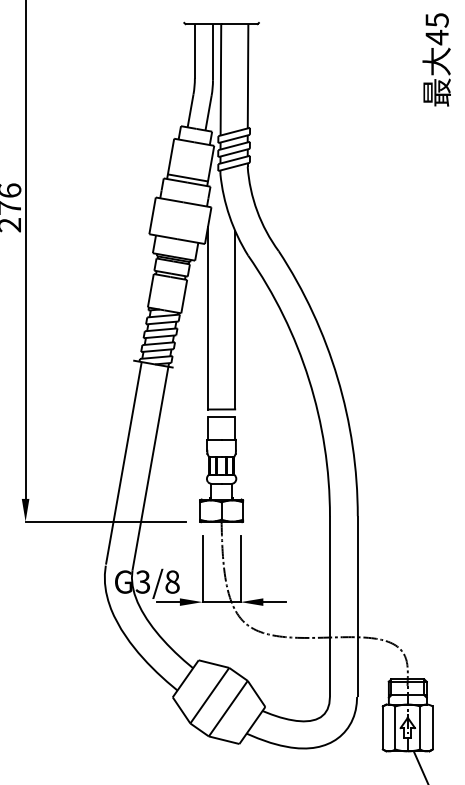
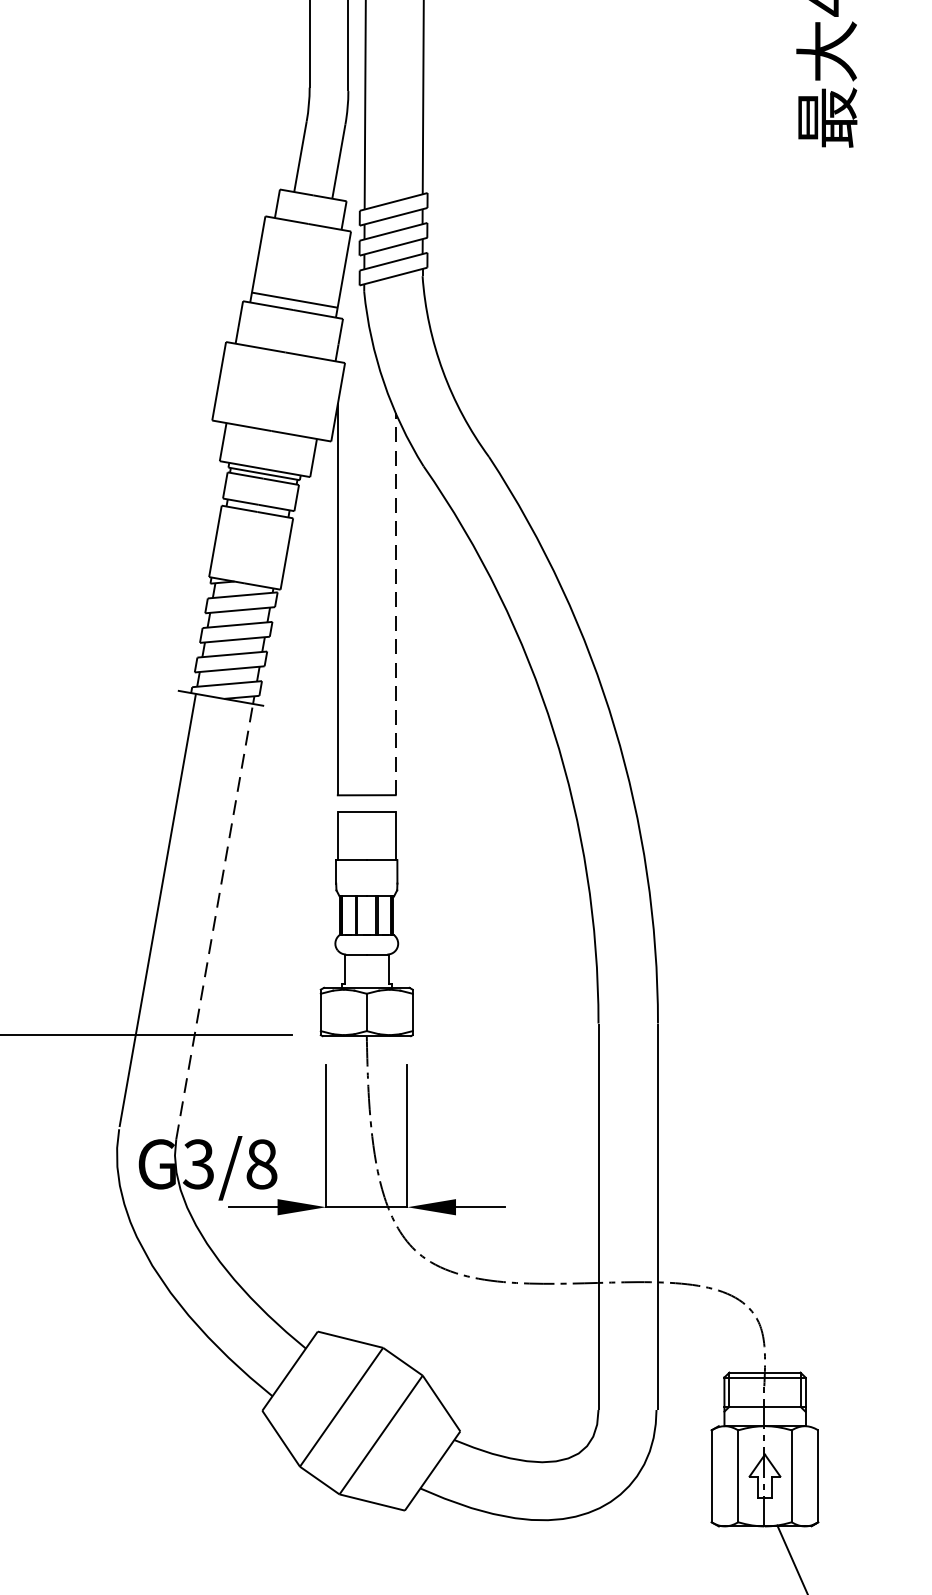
line: (235, 319) -> (396, 602), solid -> dashed
line: (150, 468) -> (214, 921), solid -> dashed

